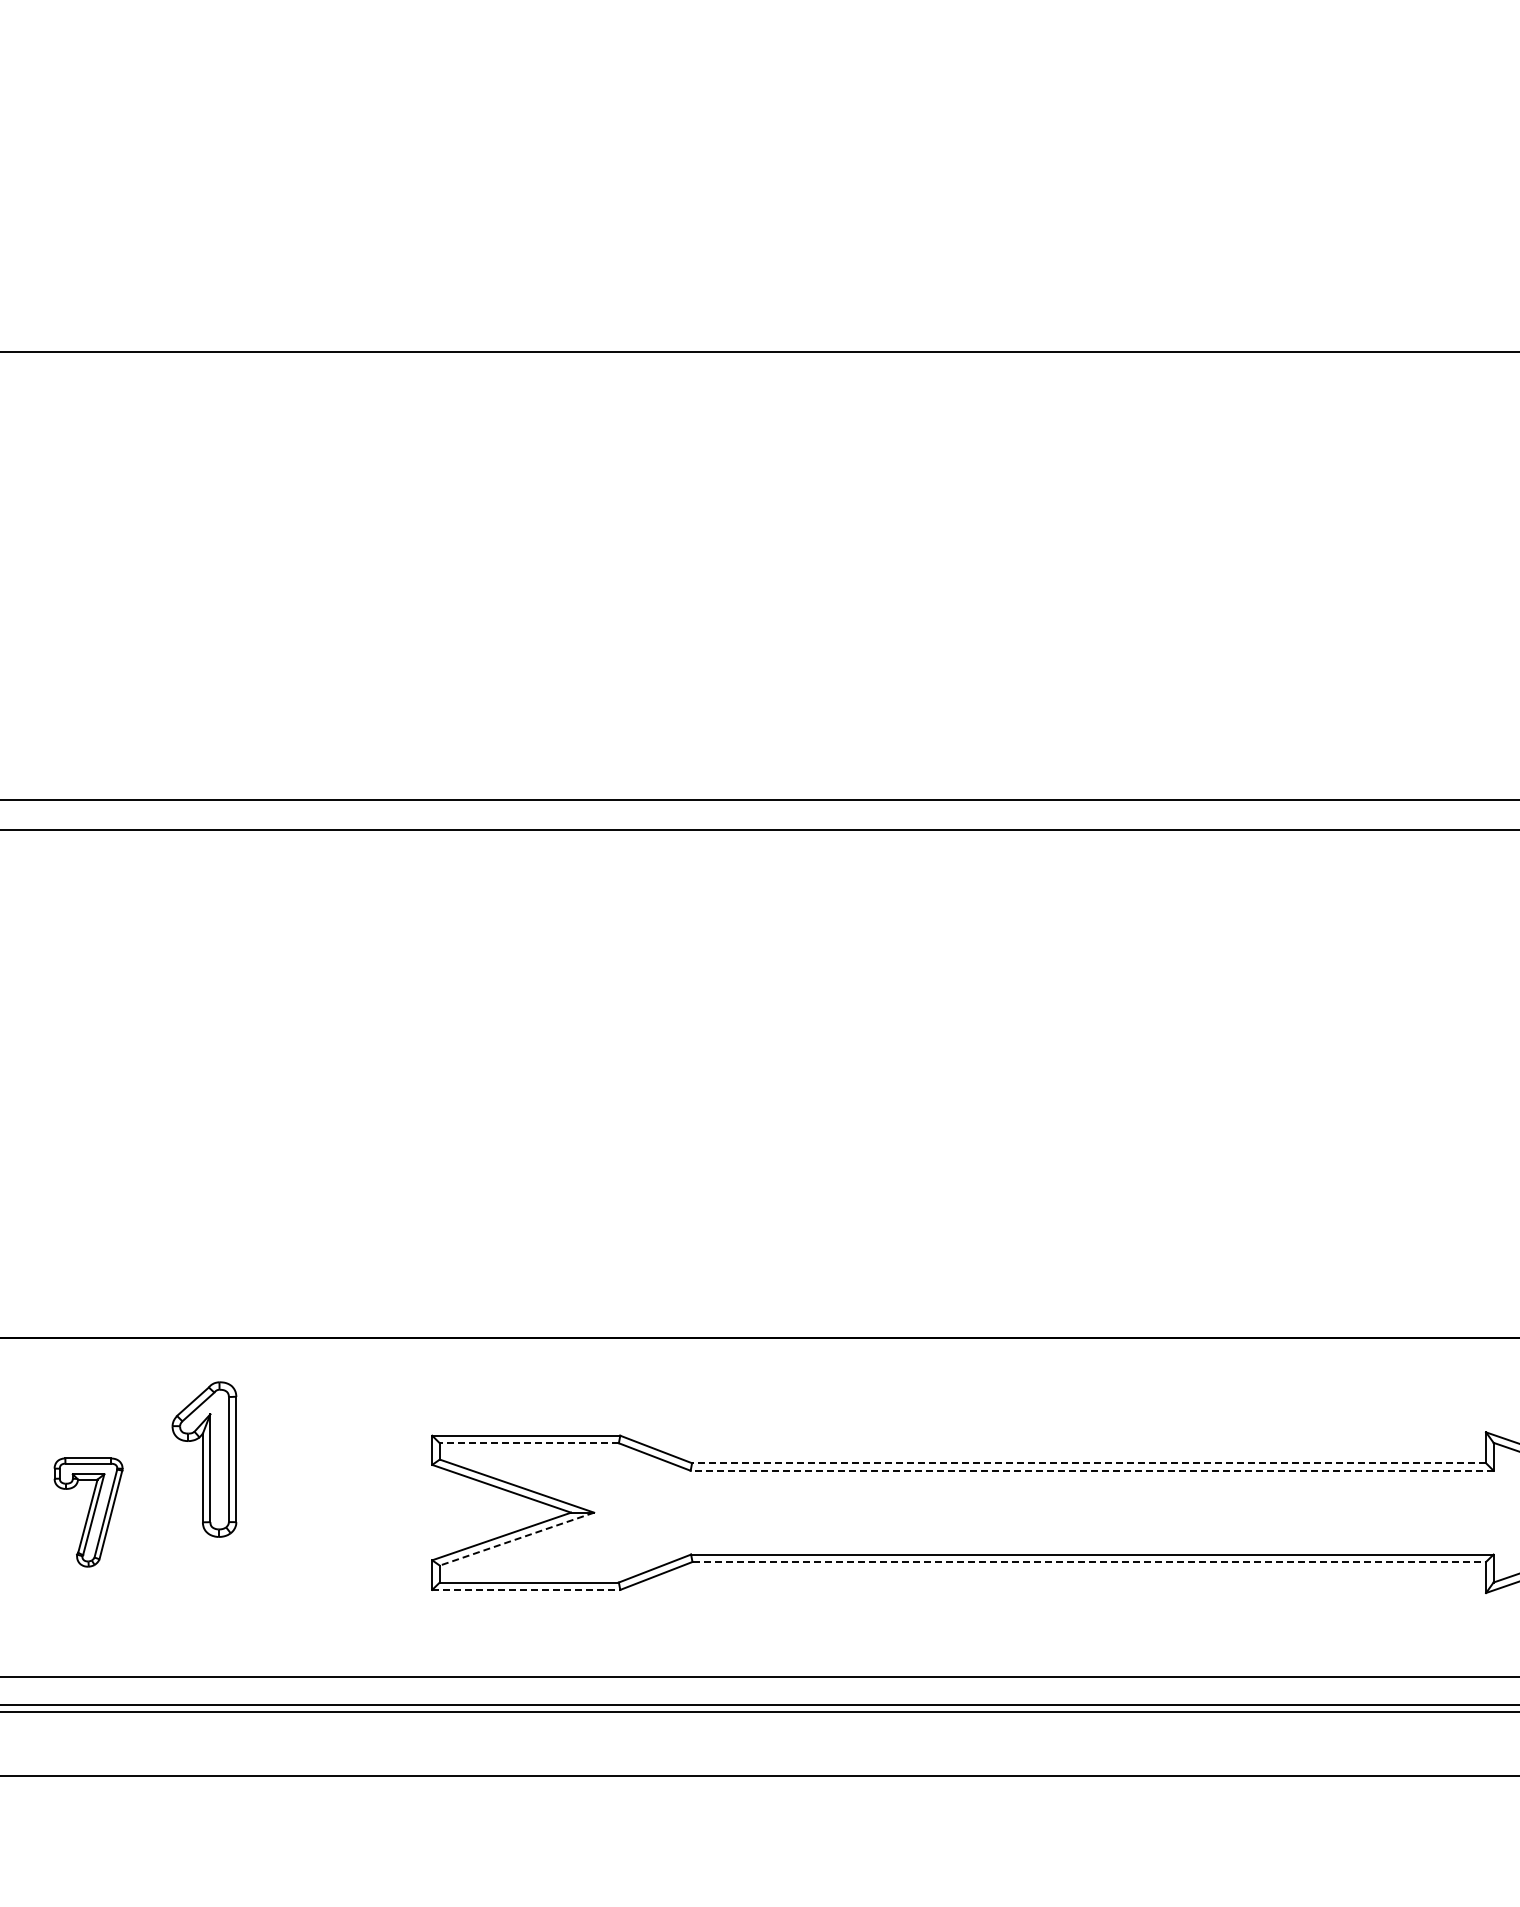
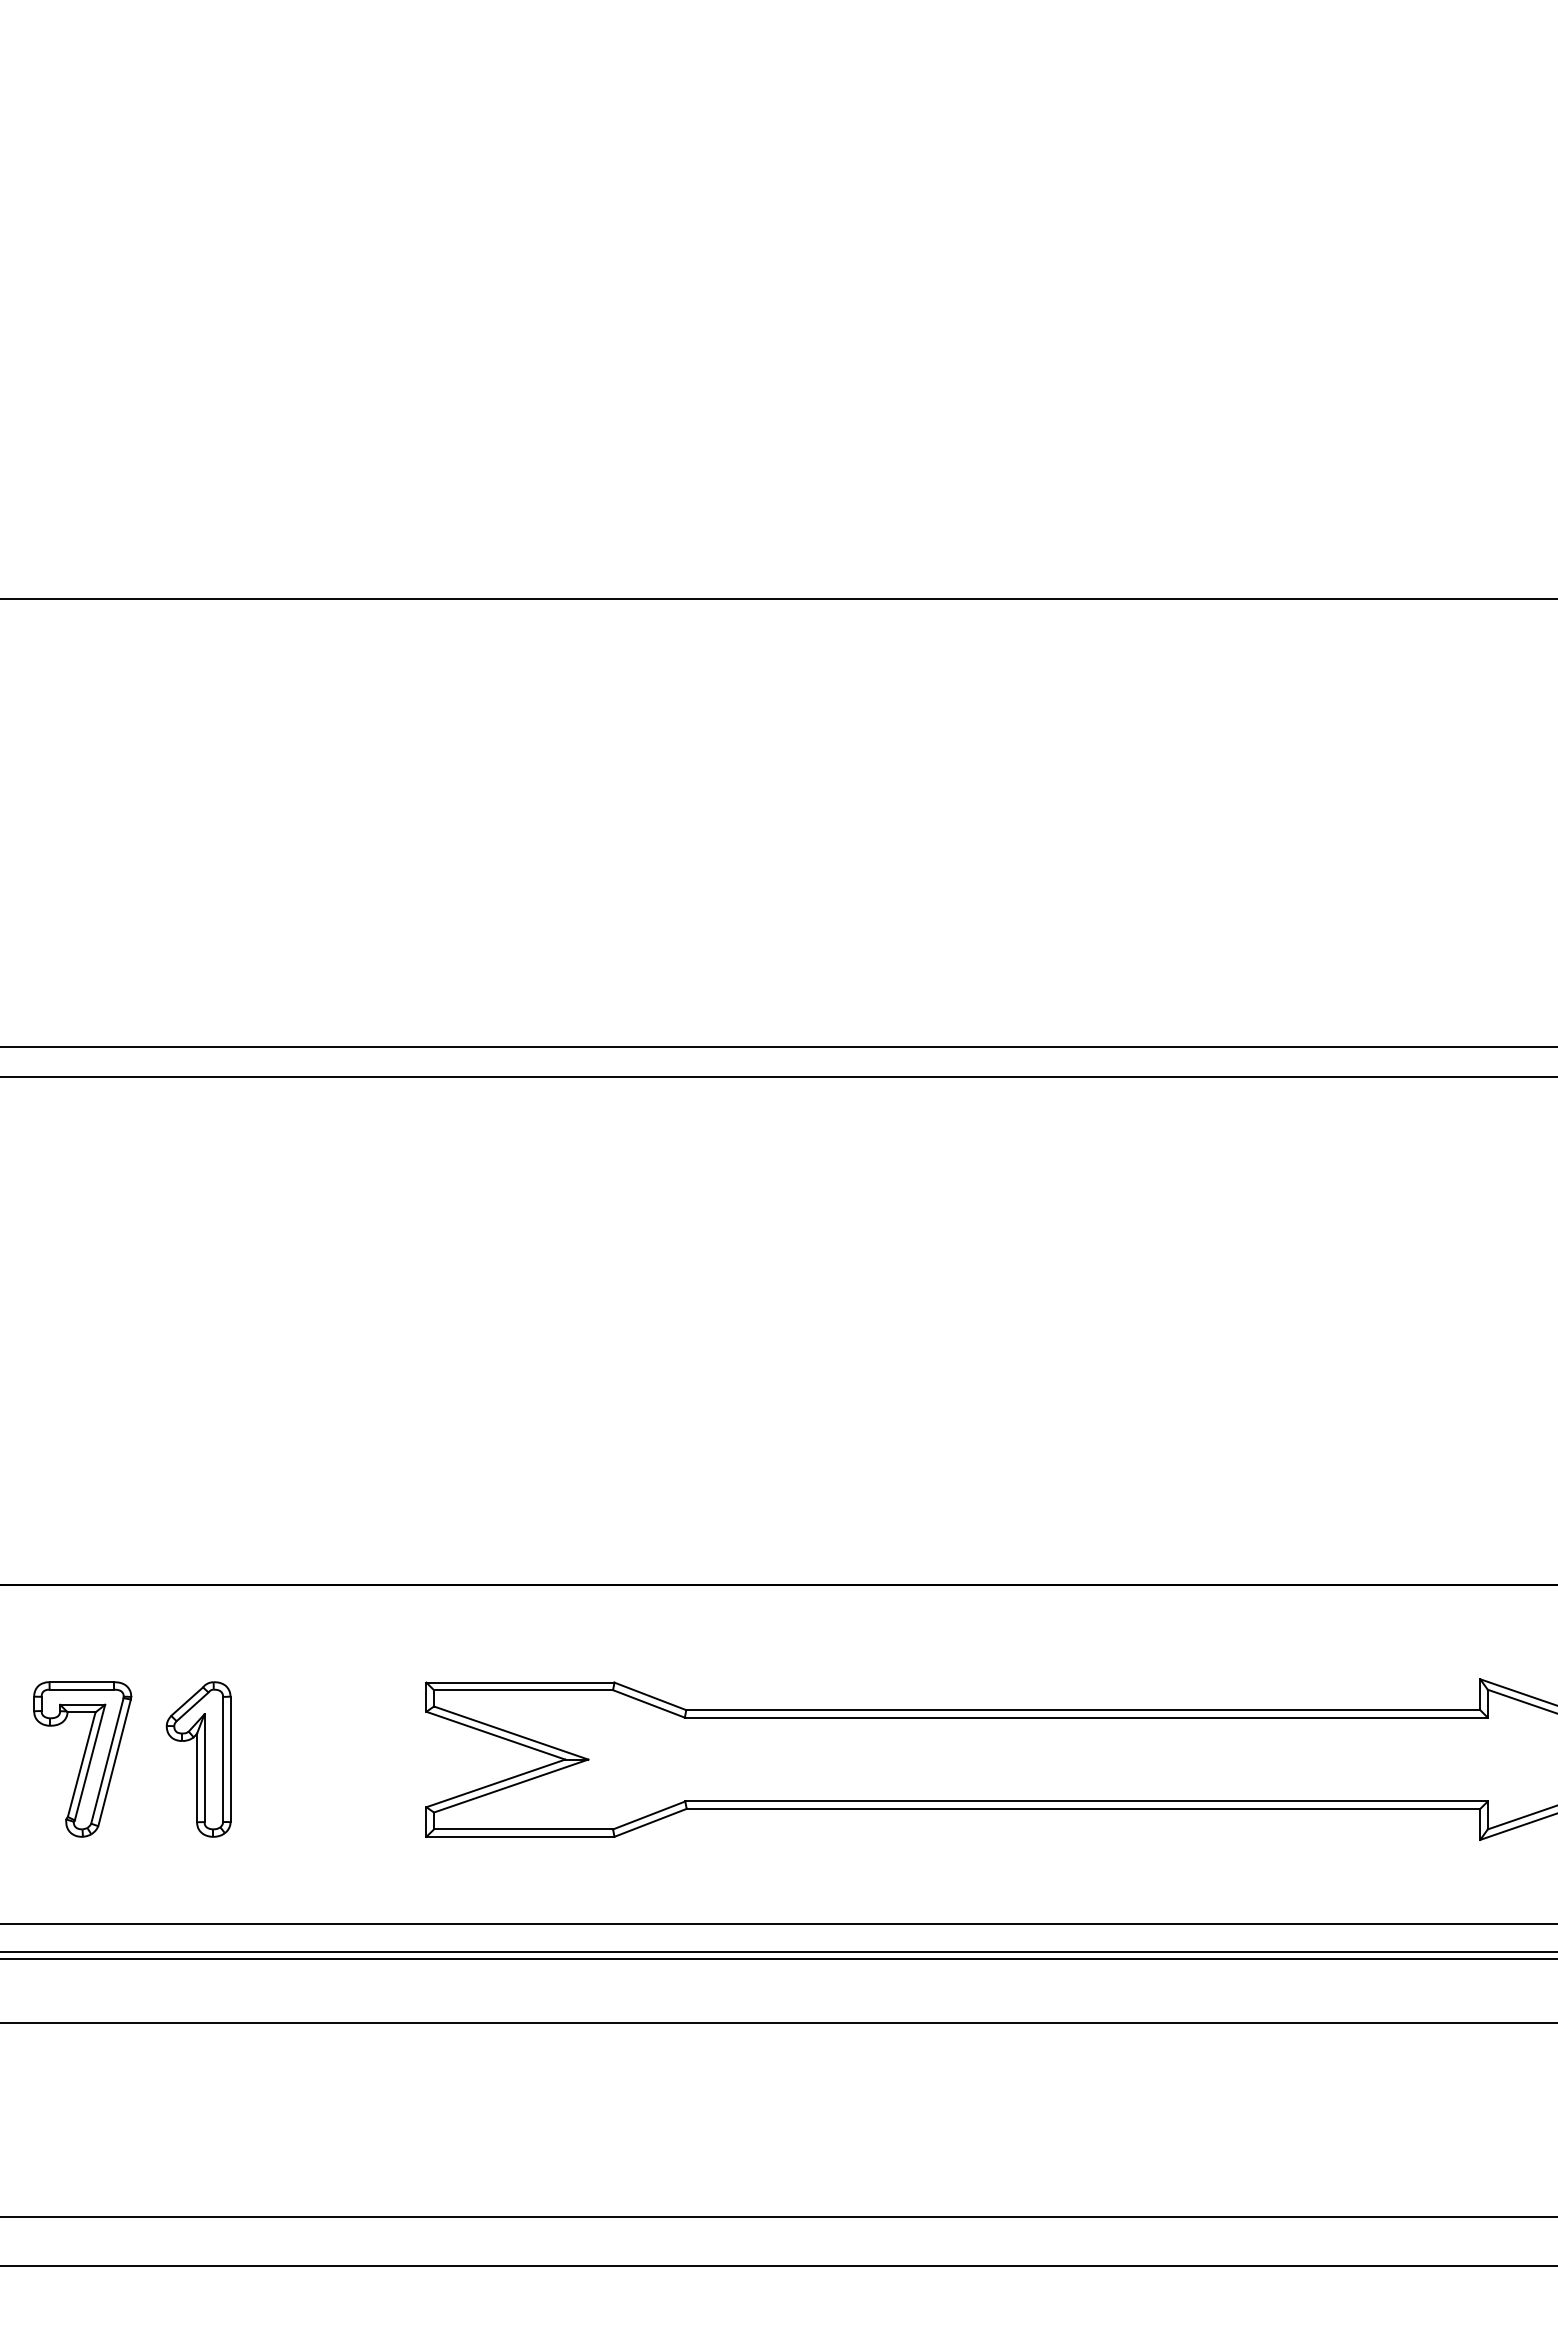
line: (529, 1443) -> (523, 1690), dashed -> solid
part: (204, 1459) -> (198, 1759), moved
line: (1089, 1463) -> (1083, 1710), dashed -> solid
line: (1091, 1470) -> (1085, 1717), dashed -> solid
part: (88, 1512) -> (82, 1759), size x1.43
line: (517, 1539) -> (511, 1786), dashed -> solid
line: (1089, 1561) -> (1083, 1808), dashed -> solid
line: (526, 1589) -> (520, 1836), dashed -> solid

